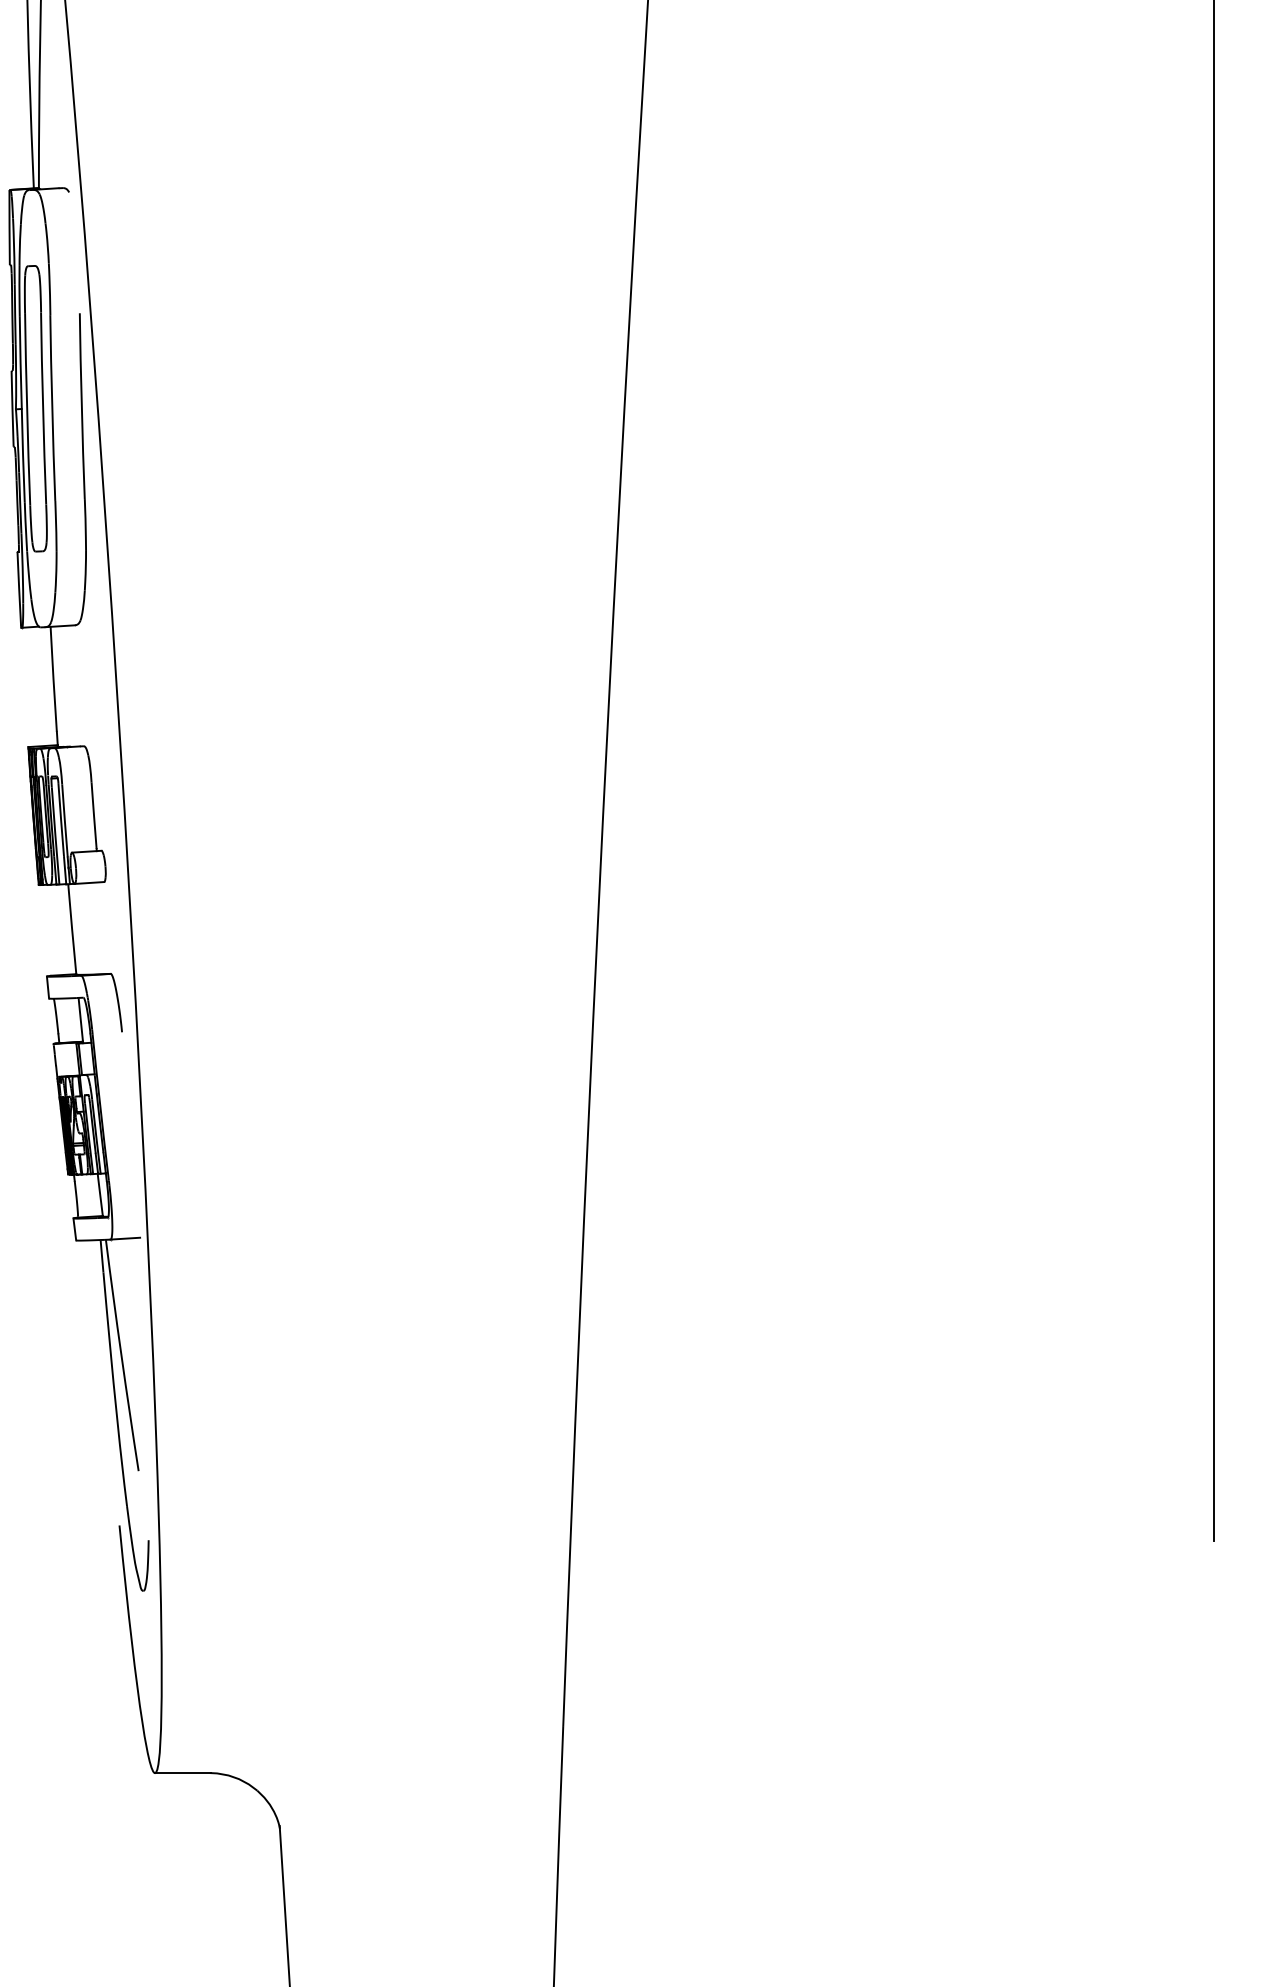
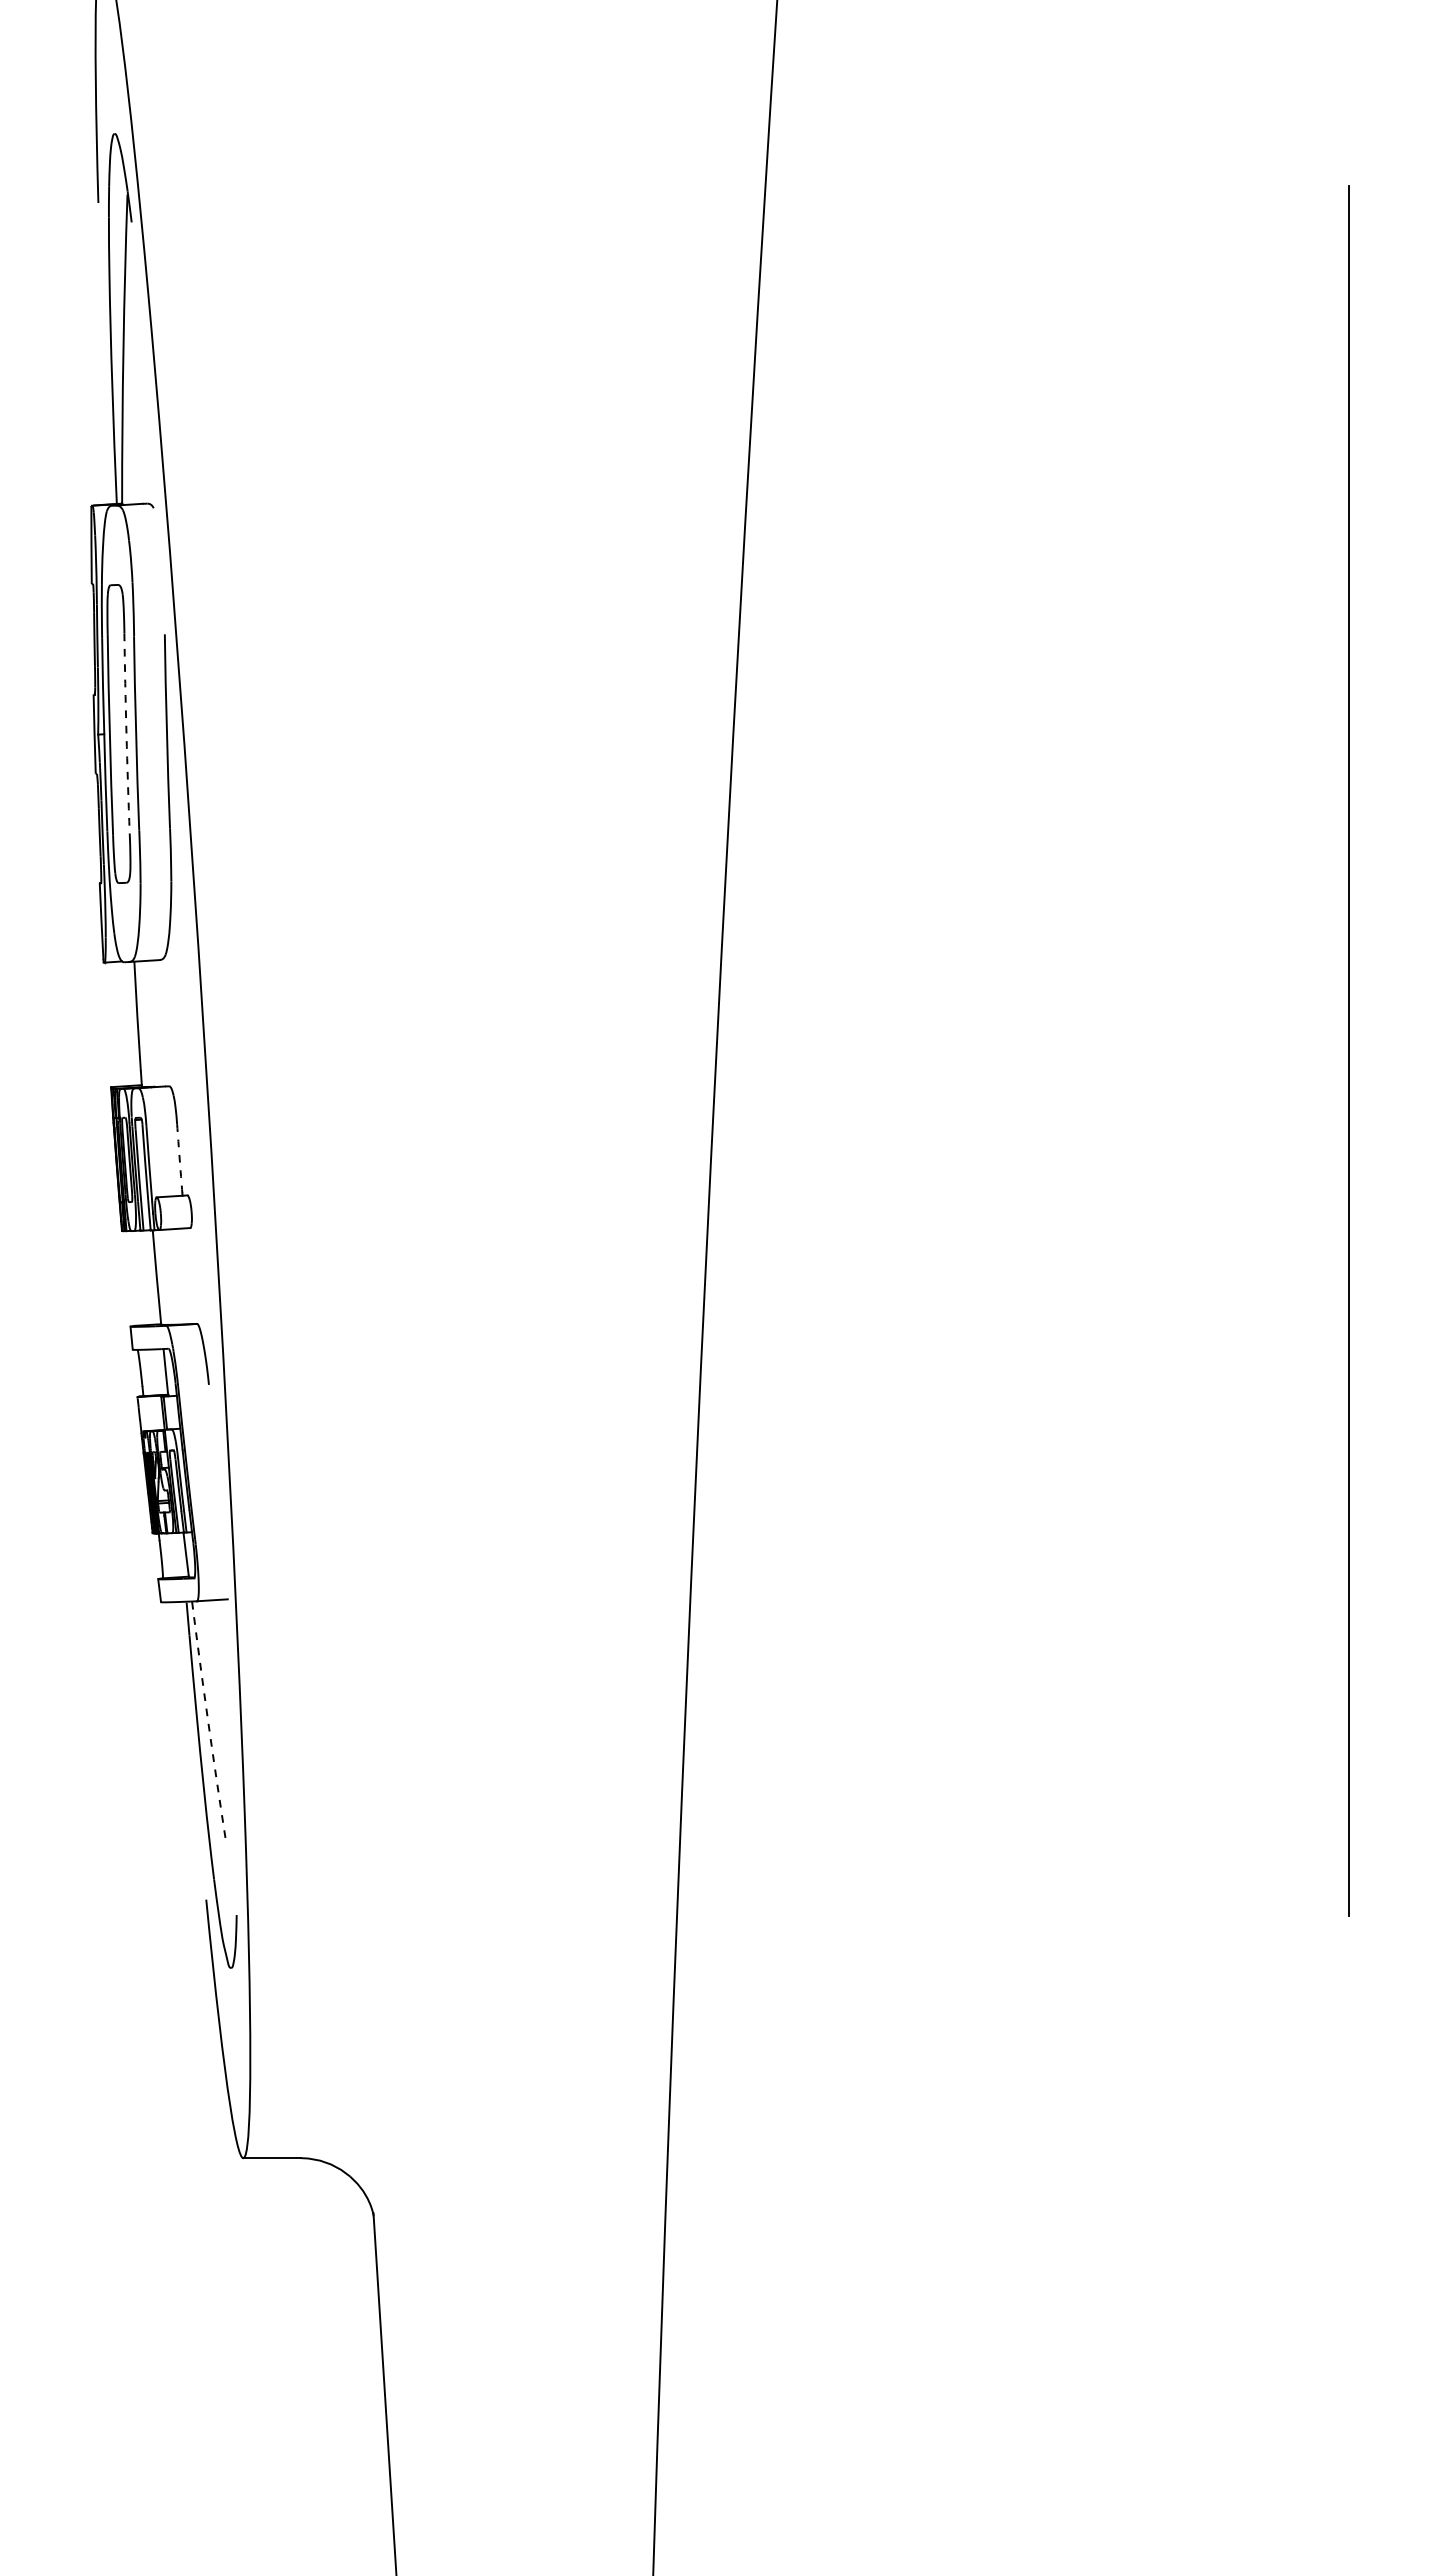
arc: (43, 408) -> (126, 733), solid -> dashed
arc: (93, 815) -> (179, 1158), solid -> dashed
arc: (121, 1355) -> (208, 1722), solid -> dashed

